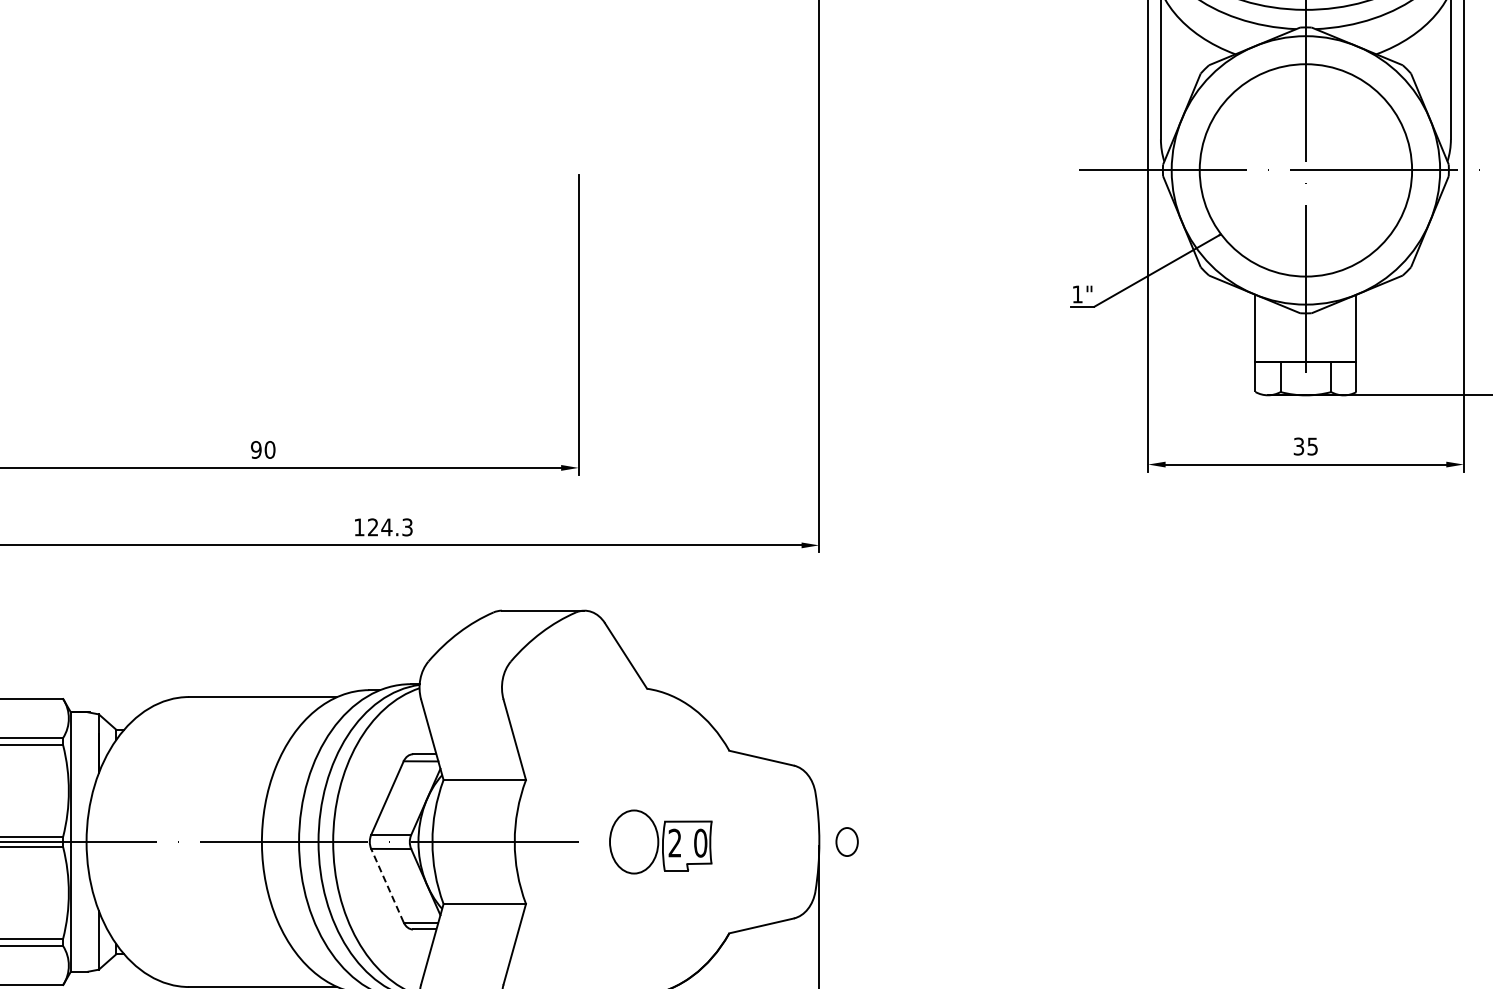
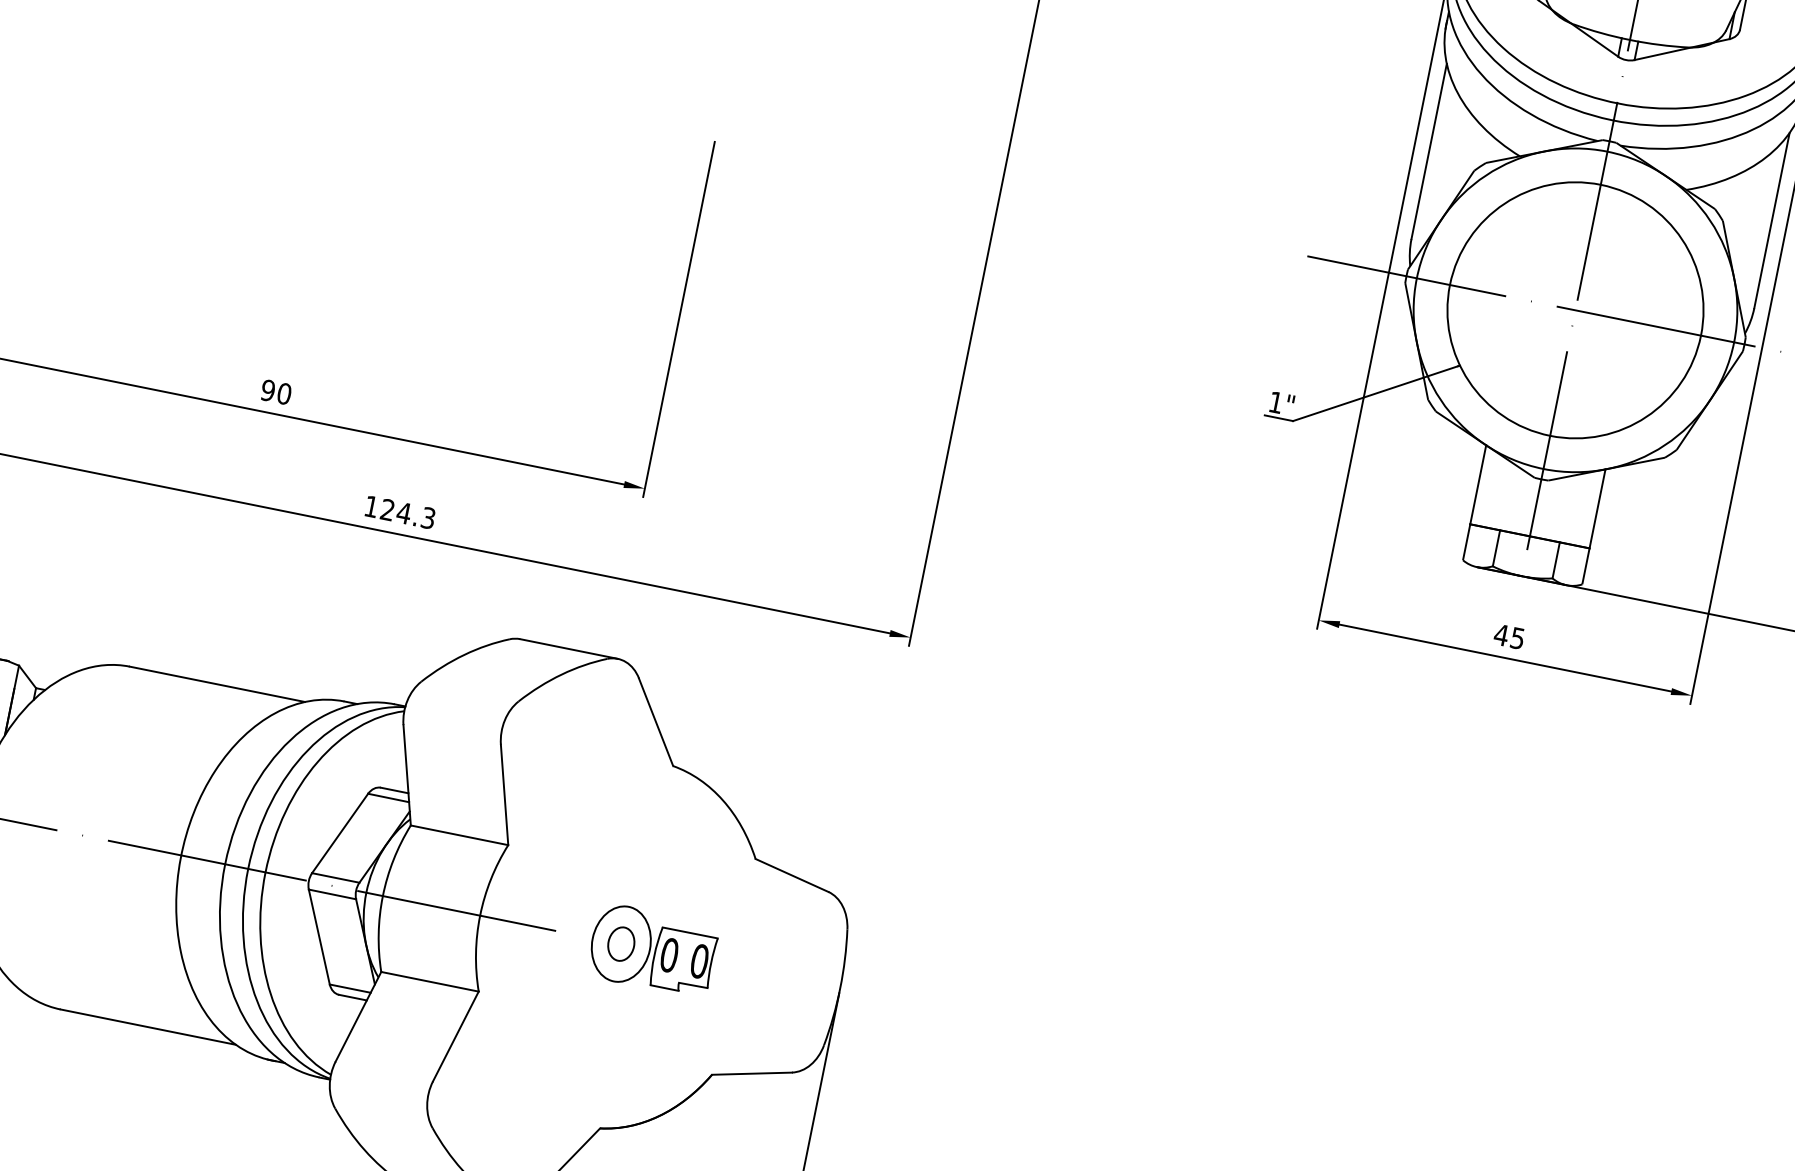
text: (1298, 446) -> (1500, 634), 35 -> 45
part: (846, 841) -> (620, 943), moved
text: (674, 842) -> (668, 954), 2 -> 0
line: (387, 885) -> (319, 936), dashed -> solid

